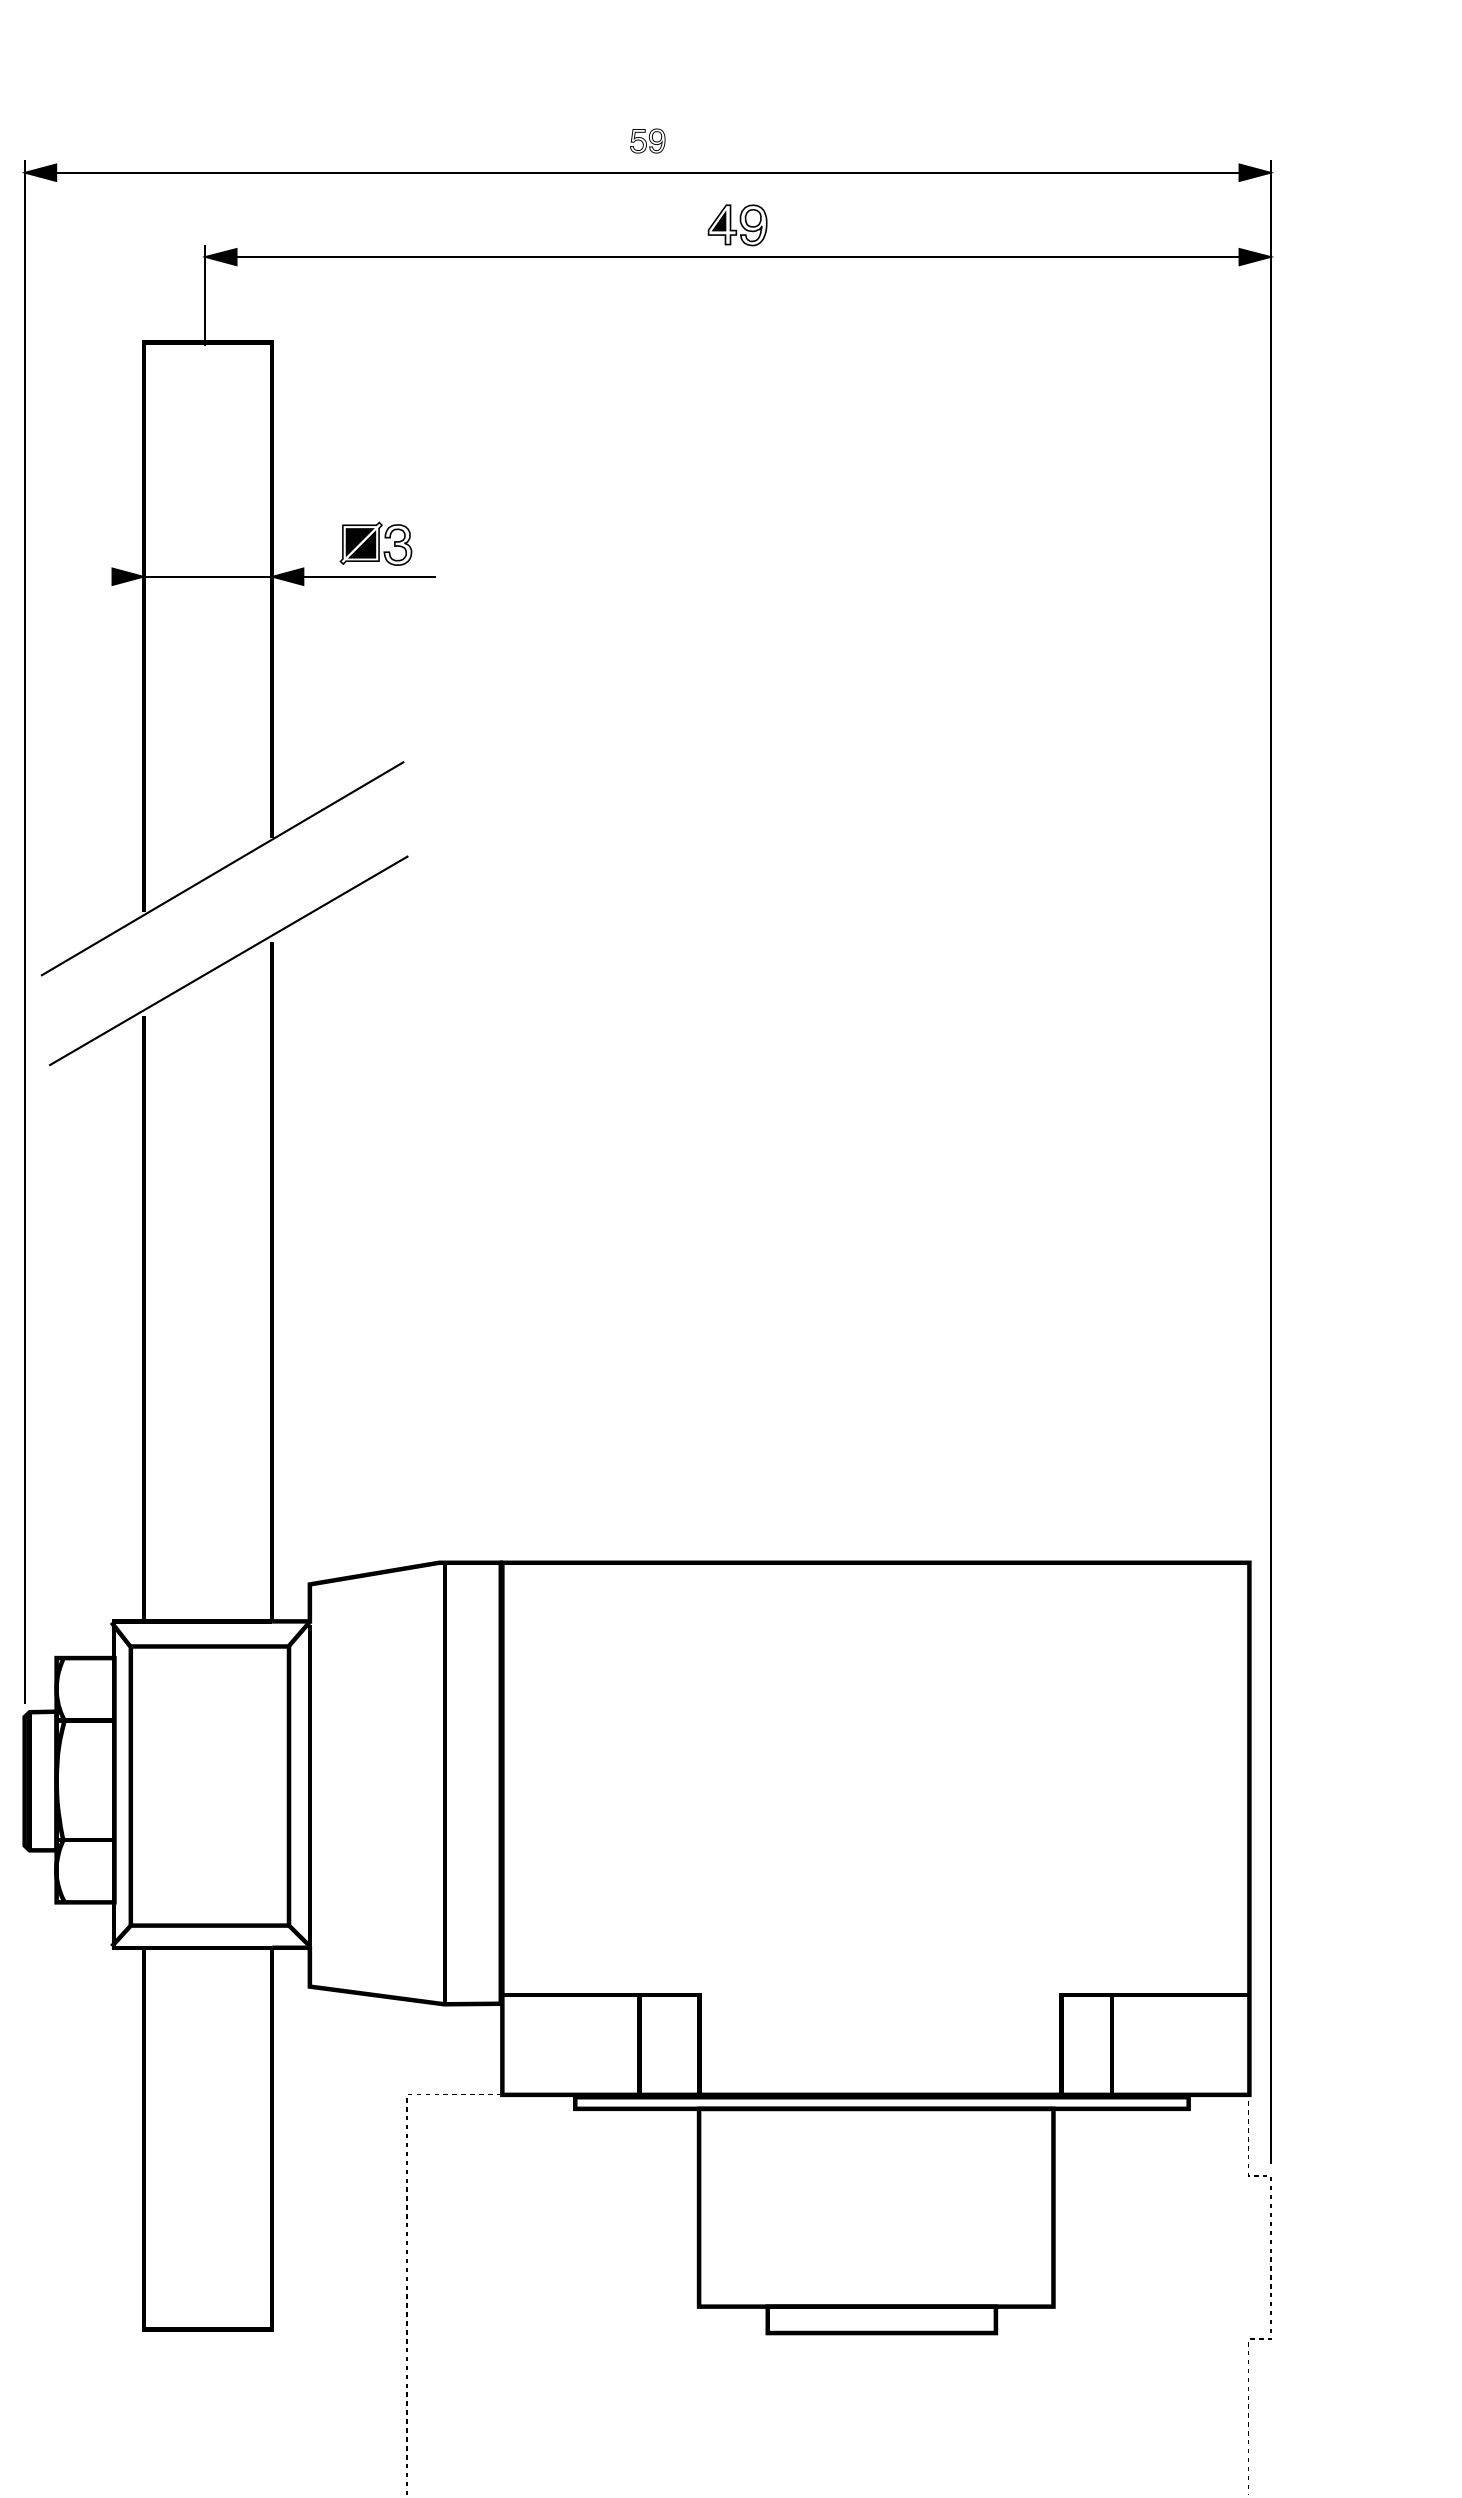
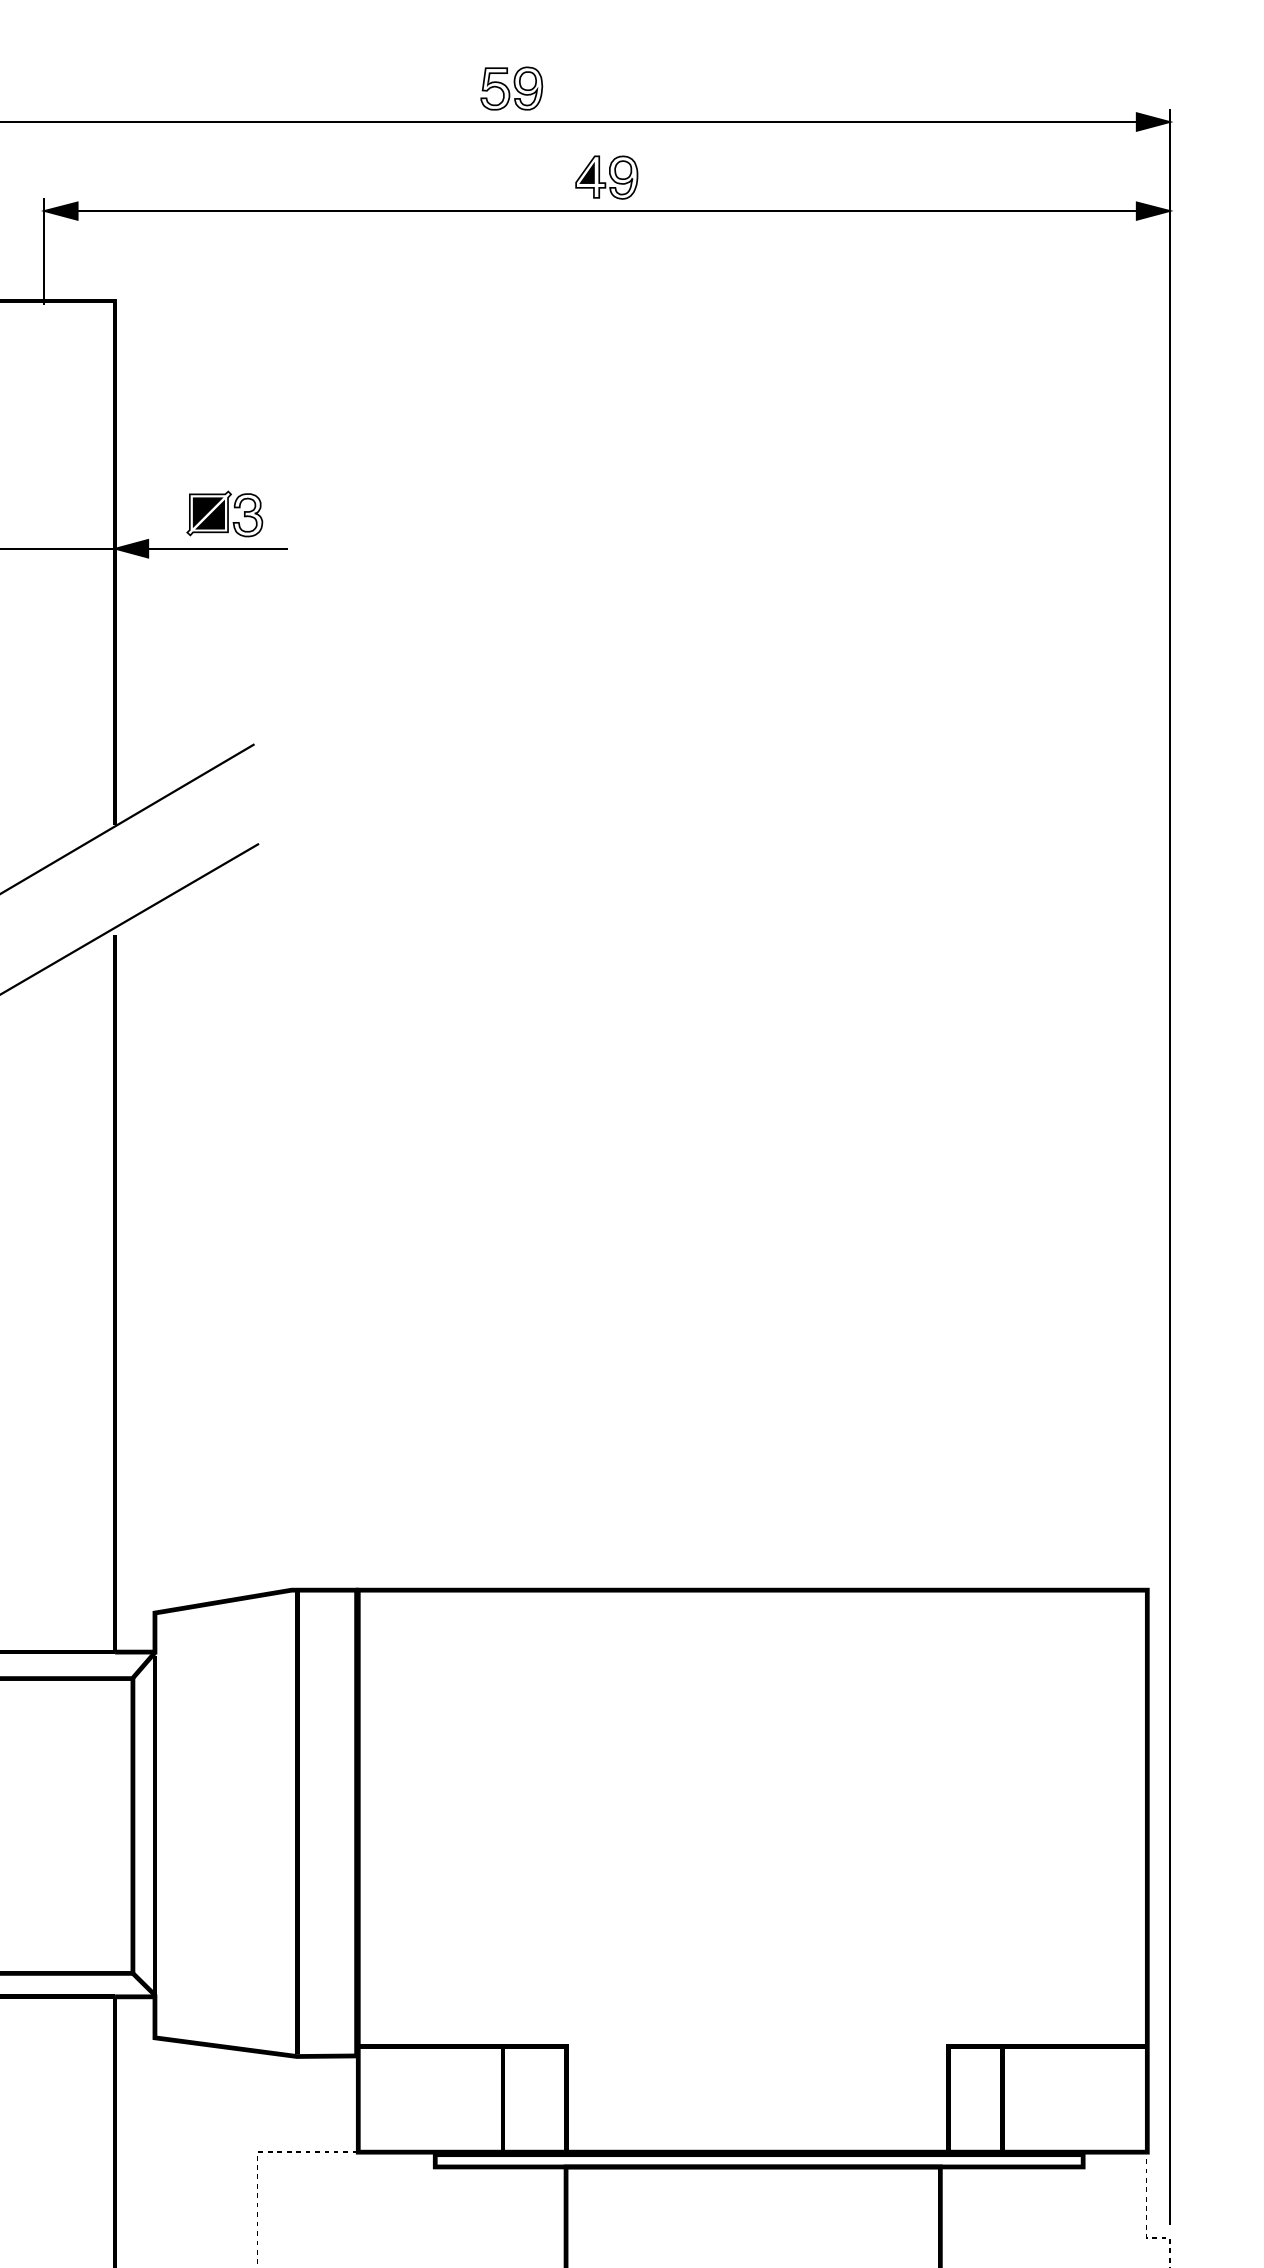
part: (647, 140) -> (511, 87), size x1.67

